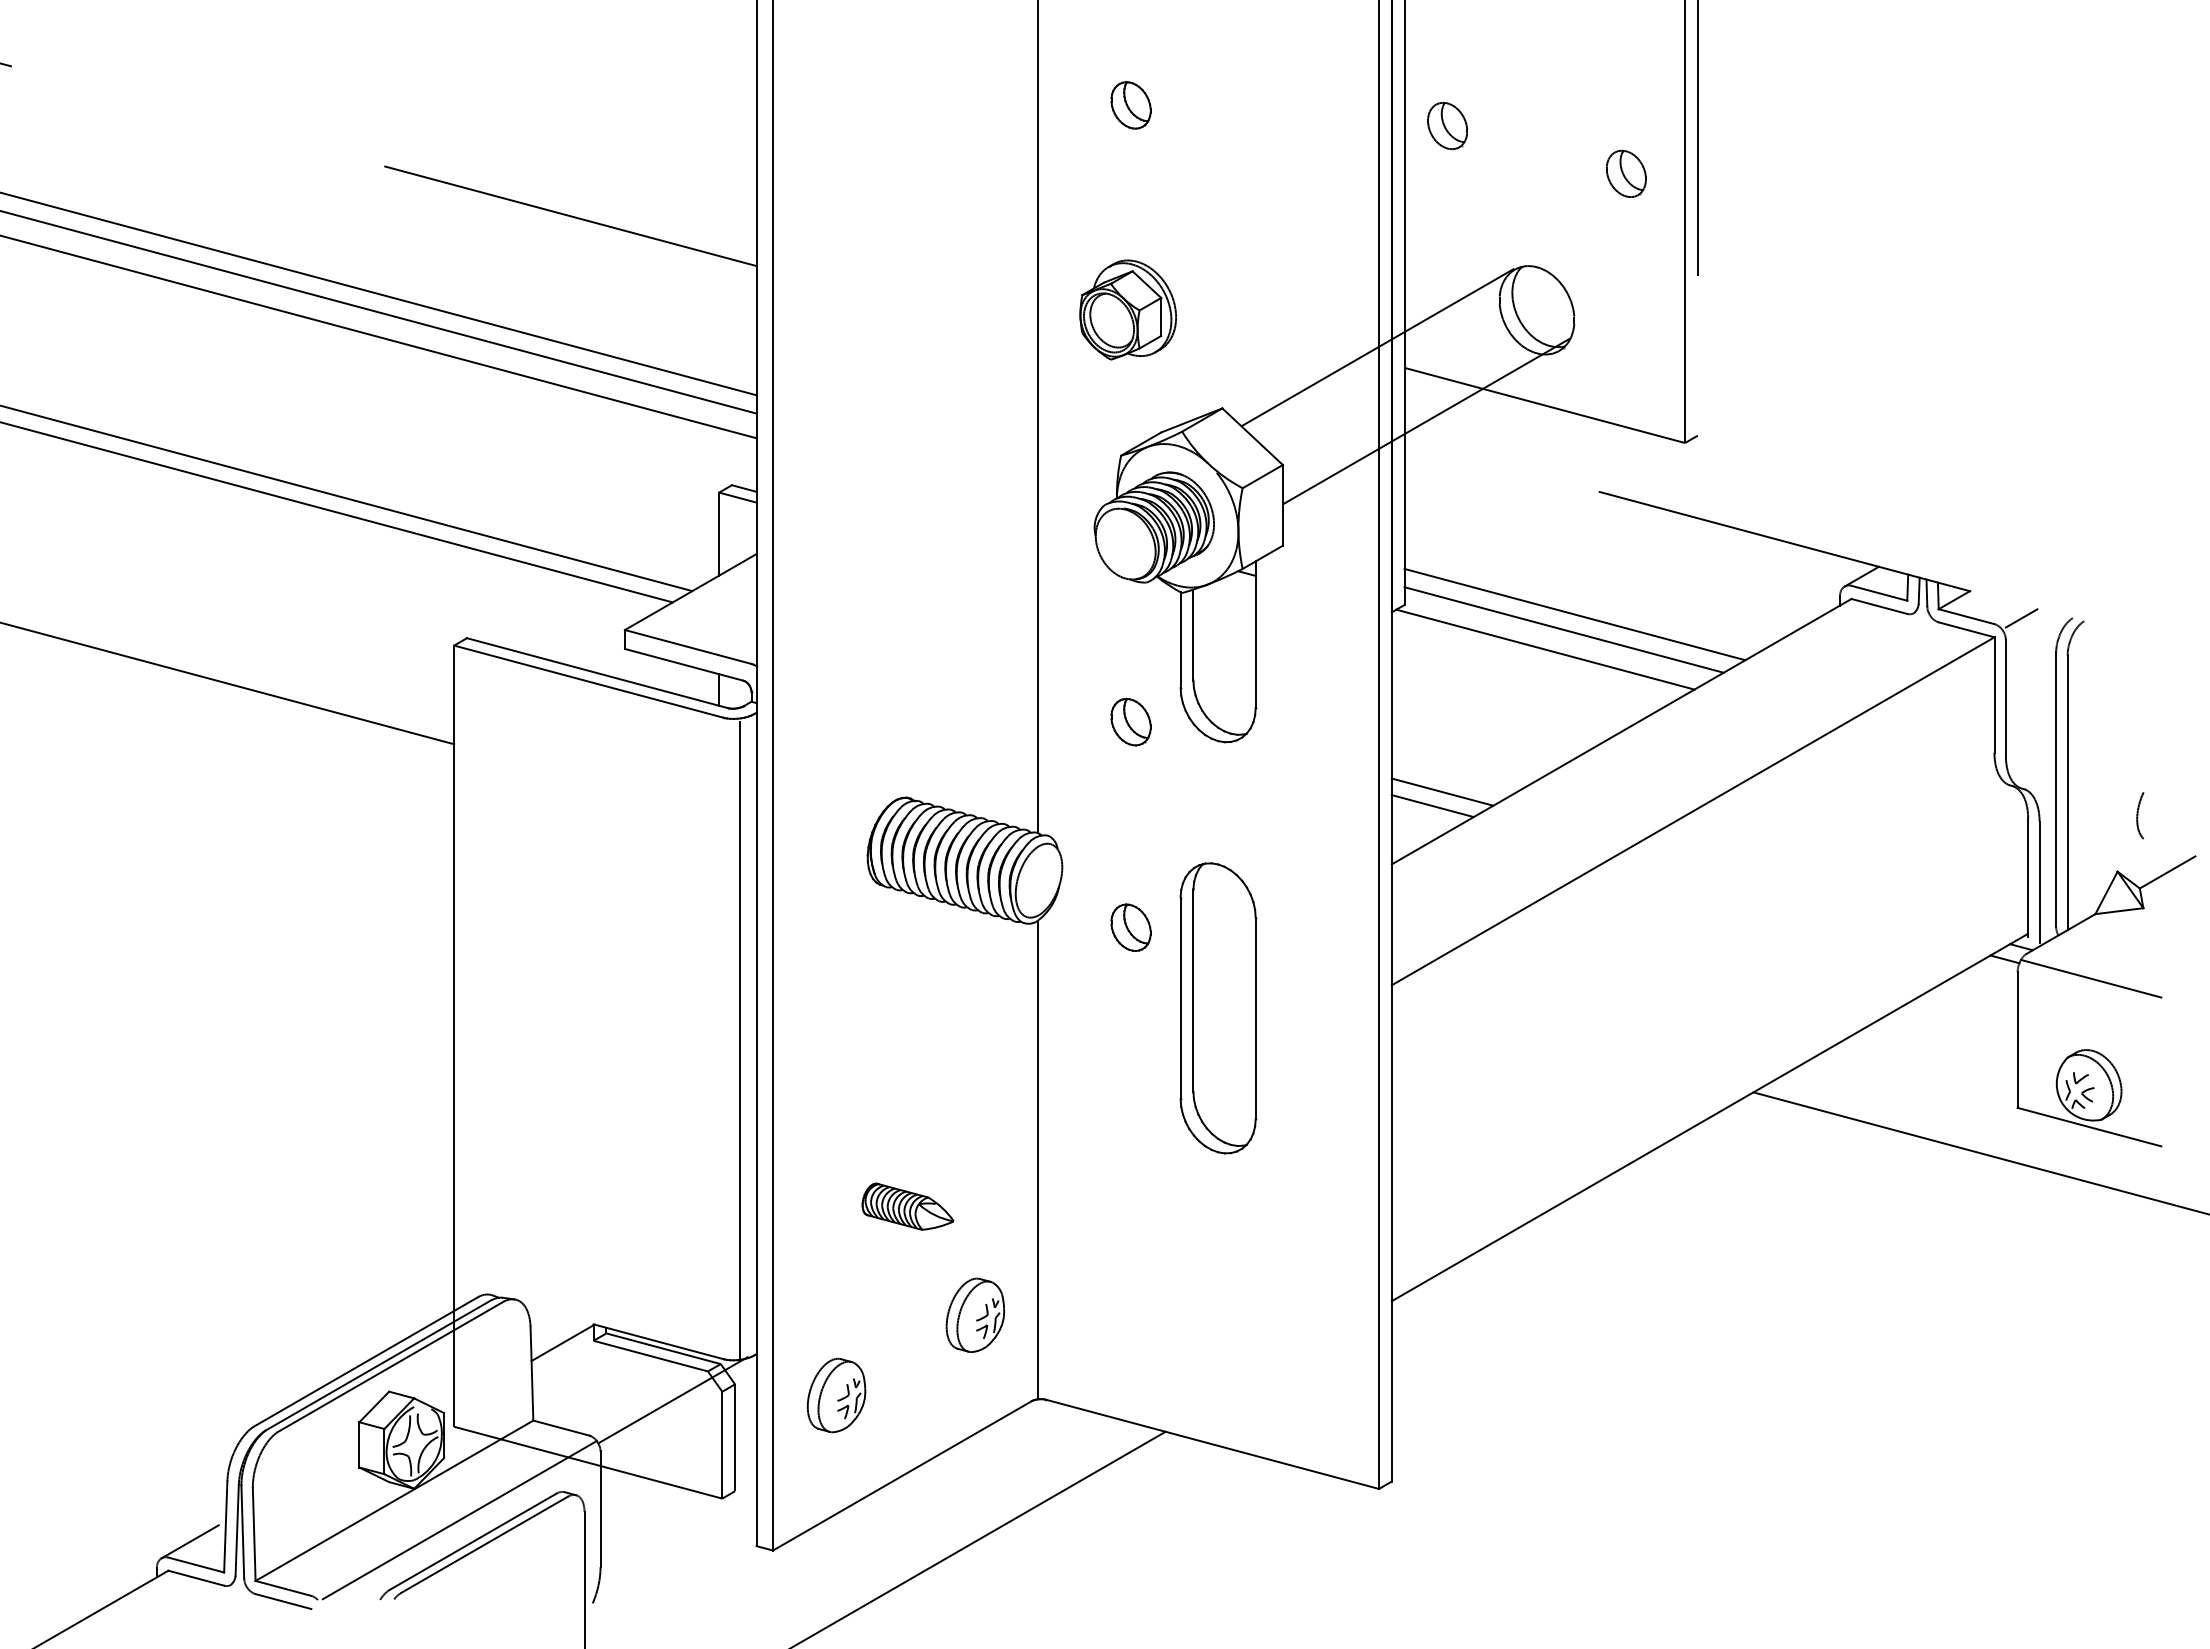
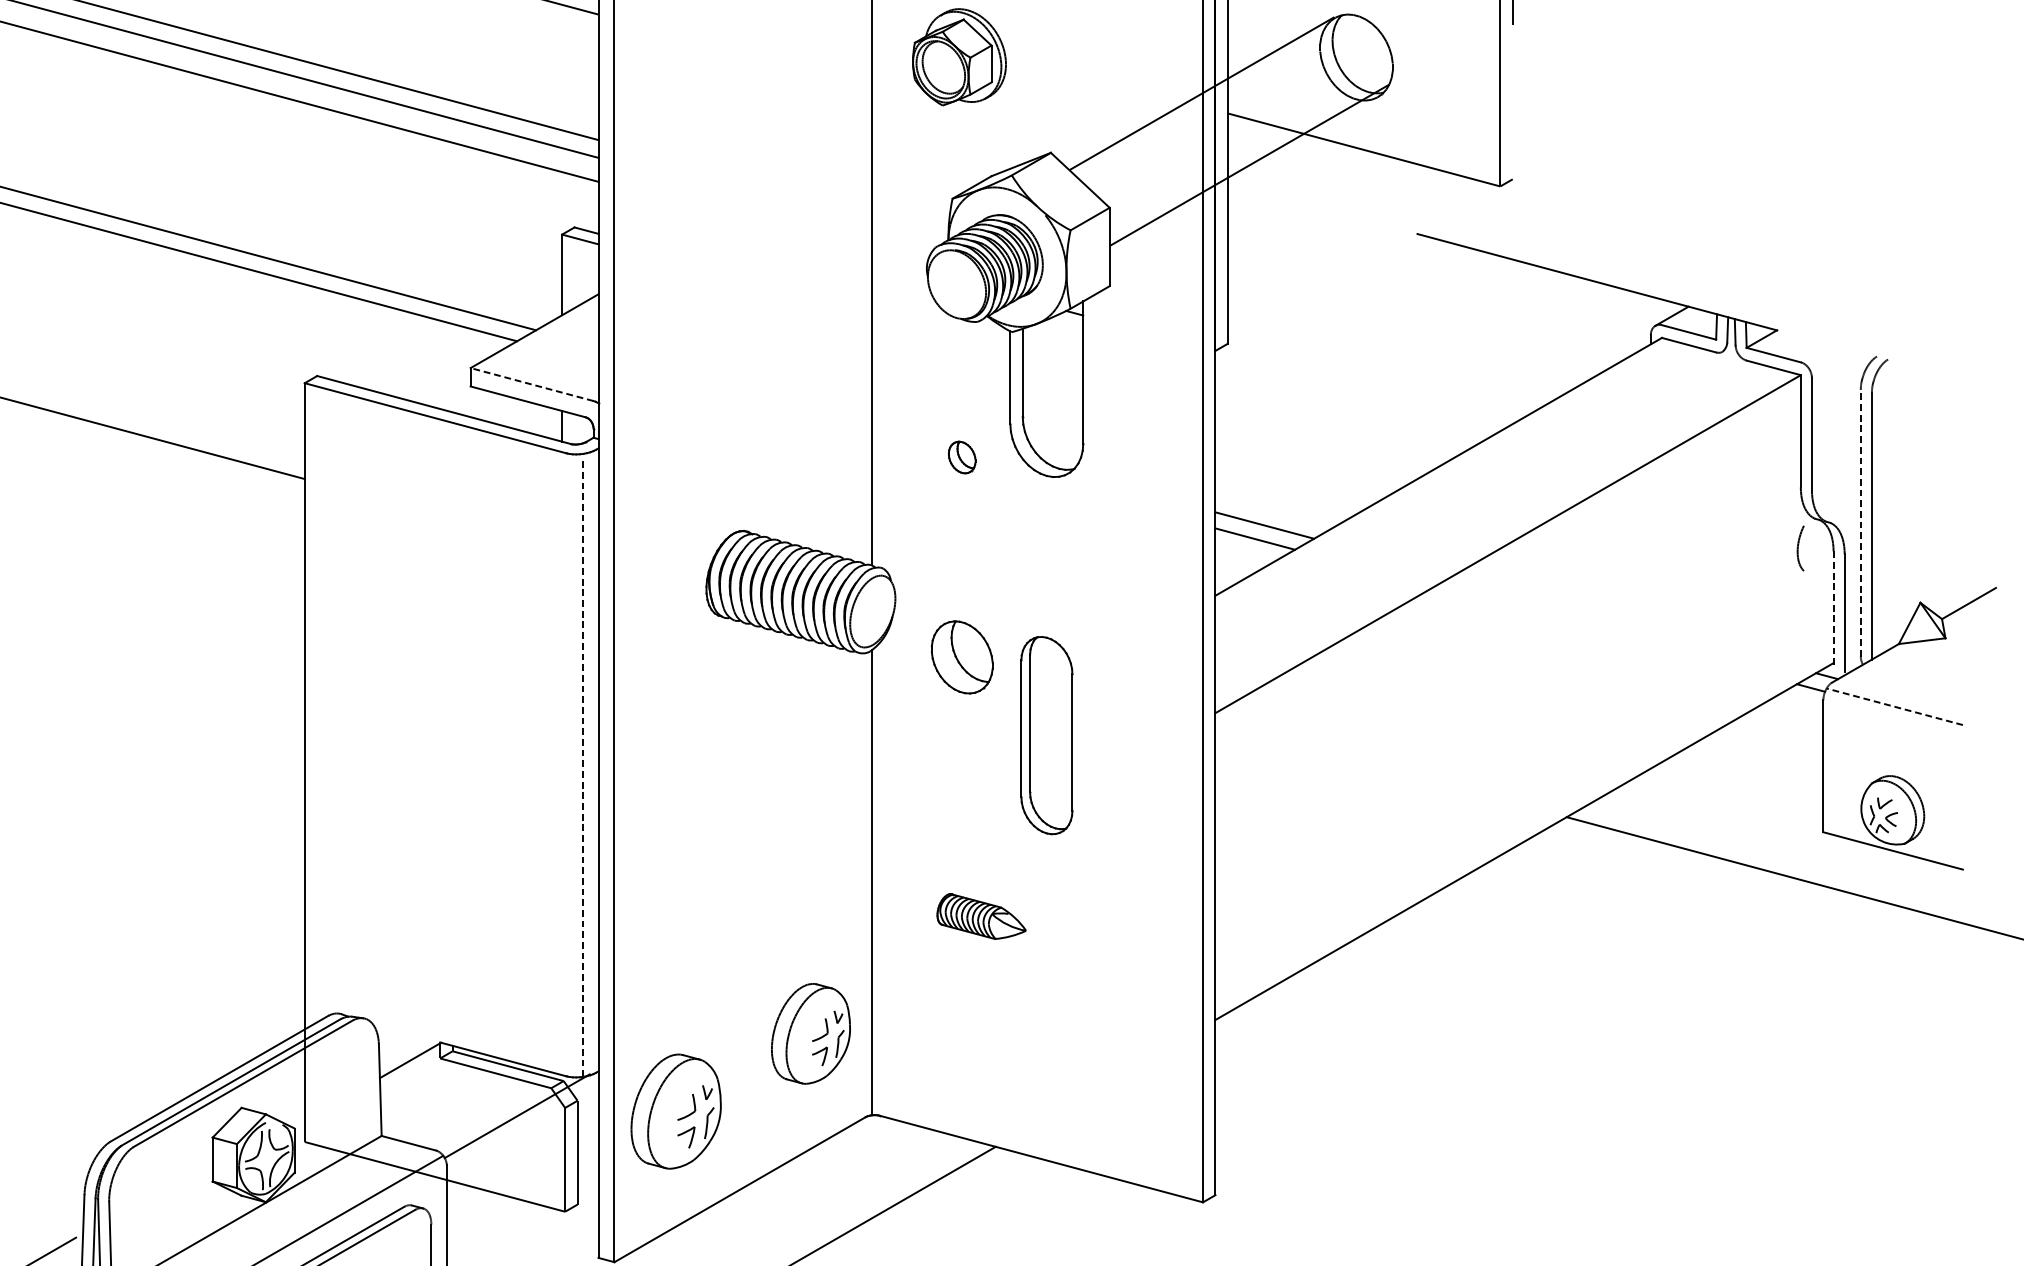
line: (1574, 614) -> (1392, 353), removed
line: (2021, 618) -> (1827, 356), removed
line: (1563, 629) -> (1382, 367), removed
line: (687, 646) -> (531, 384), solid -> dashed
line: (1545, 649) -> (1364, 387), removed
part: (1130, 721) -> (961, 456), size x0.7
line: (2056, 789) -> (1861, 522), solid -> dashed
part: (2140, 815) -> (1800, 548), moved
line: (2028, 878) -> (1833, 609), solid -> dashed
part: (1130, 927) -> (961, 657), size x1.6
line: (2091, 978) -> (1895, 706), solid -> dashed
part: (1218, 1008) -> (1047, 735), size x0.7
line: (740, 1041) -> (582, 767), solid -> dashed
part: (907, 1206) -> (981, 916), moved
part: (975, 1314) -> (811, 1032), size x1.4
part: (836, 1395) -> (676, 1111), size x1.6

